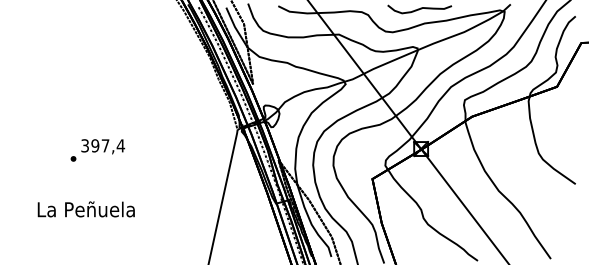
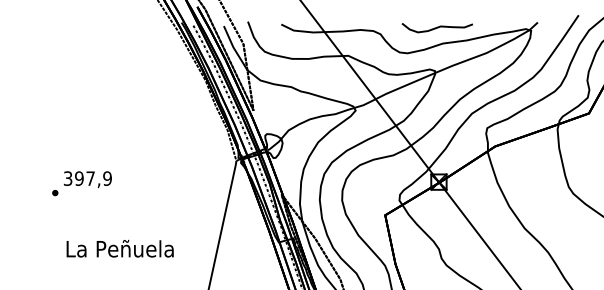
text: (120, 145) -> (107, 178), 397,4 -> 397,9
text: (85, 209) -> (119, 248), moved

